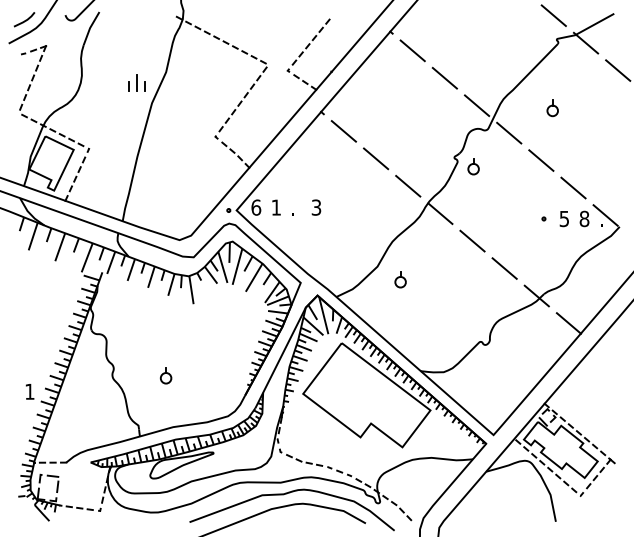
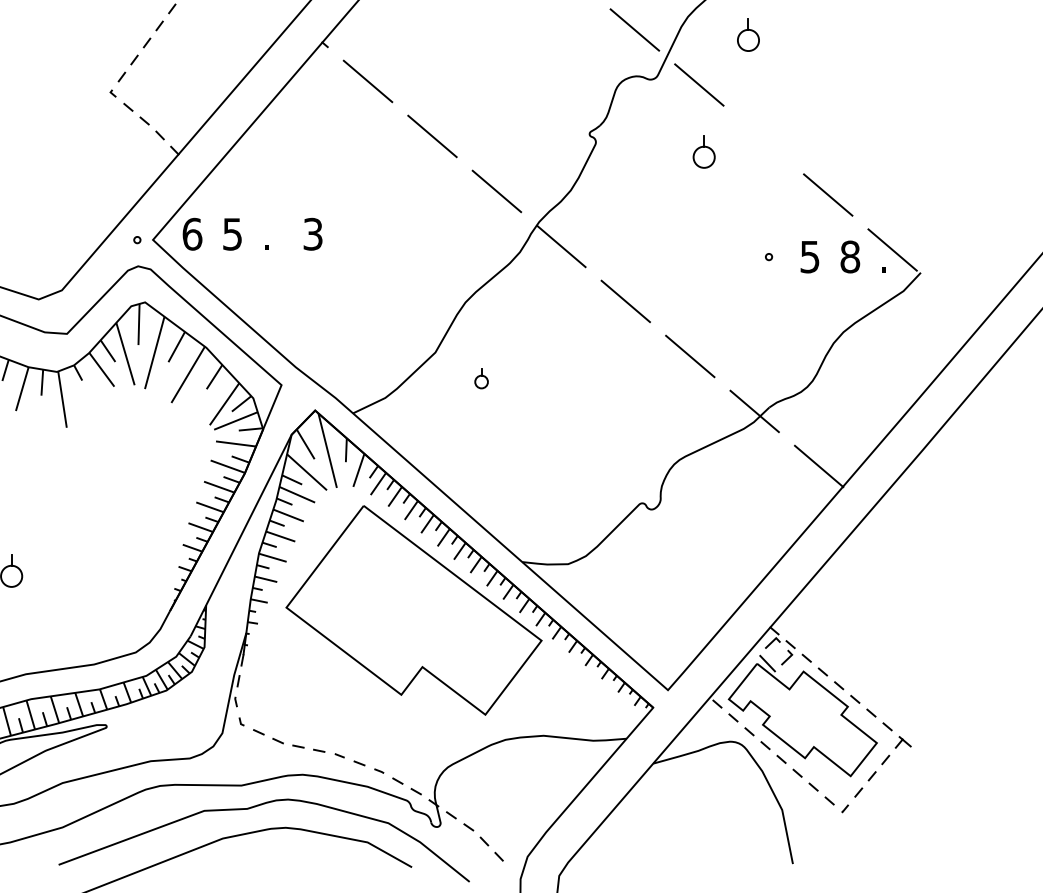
part: (552, 108) -> (748, 35), moved
line: (541, 160) -> (764, 139), removed
part: (473, 166) -> (703, 151), moved
text: (275, 207) -> (230, 234), 1 -> 5
part: (400, 279) -> (481, 378), size x0.6

